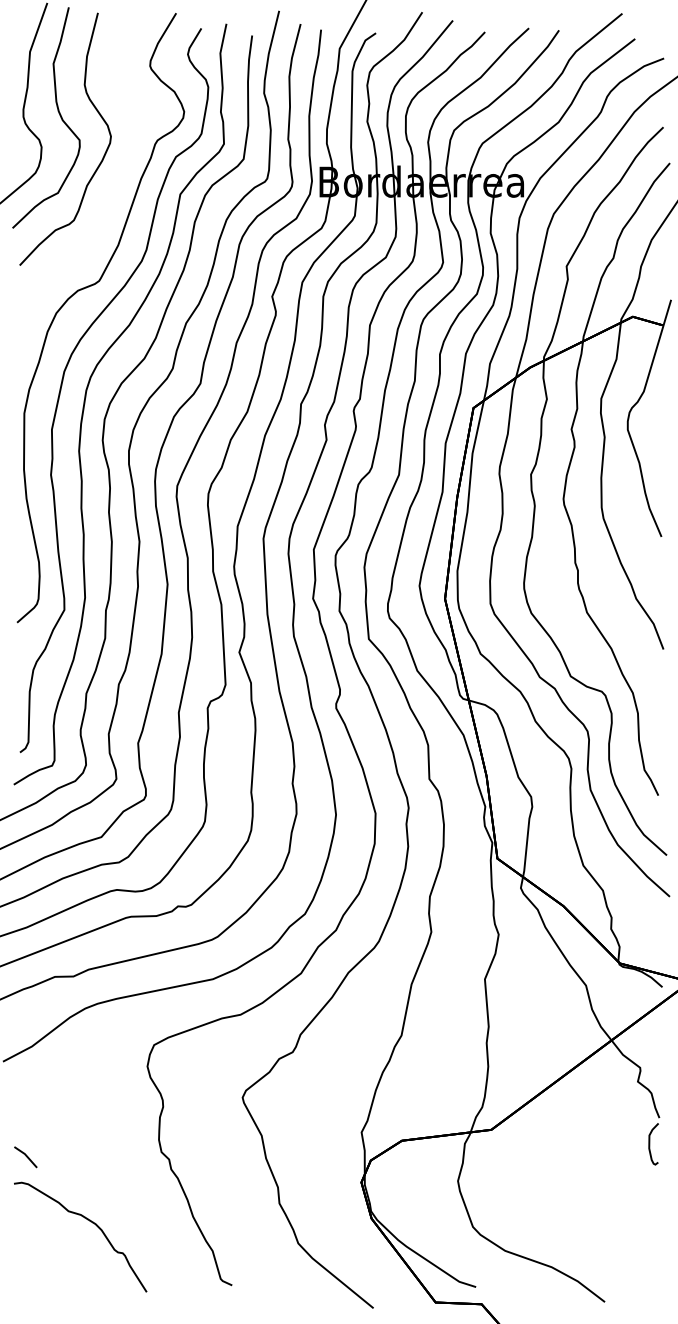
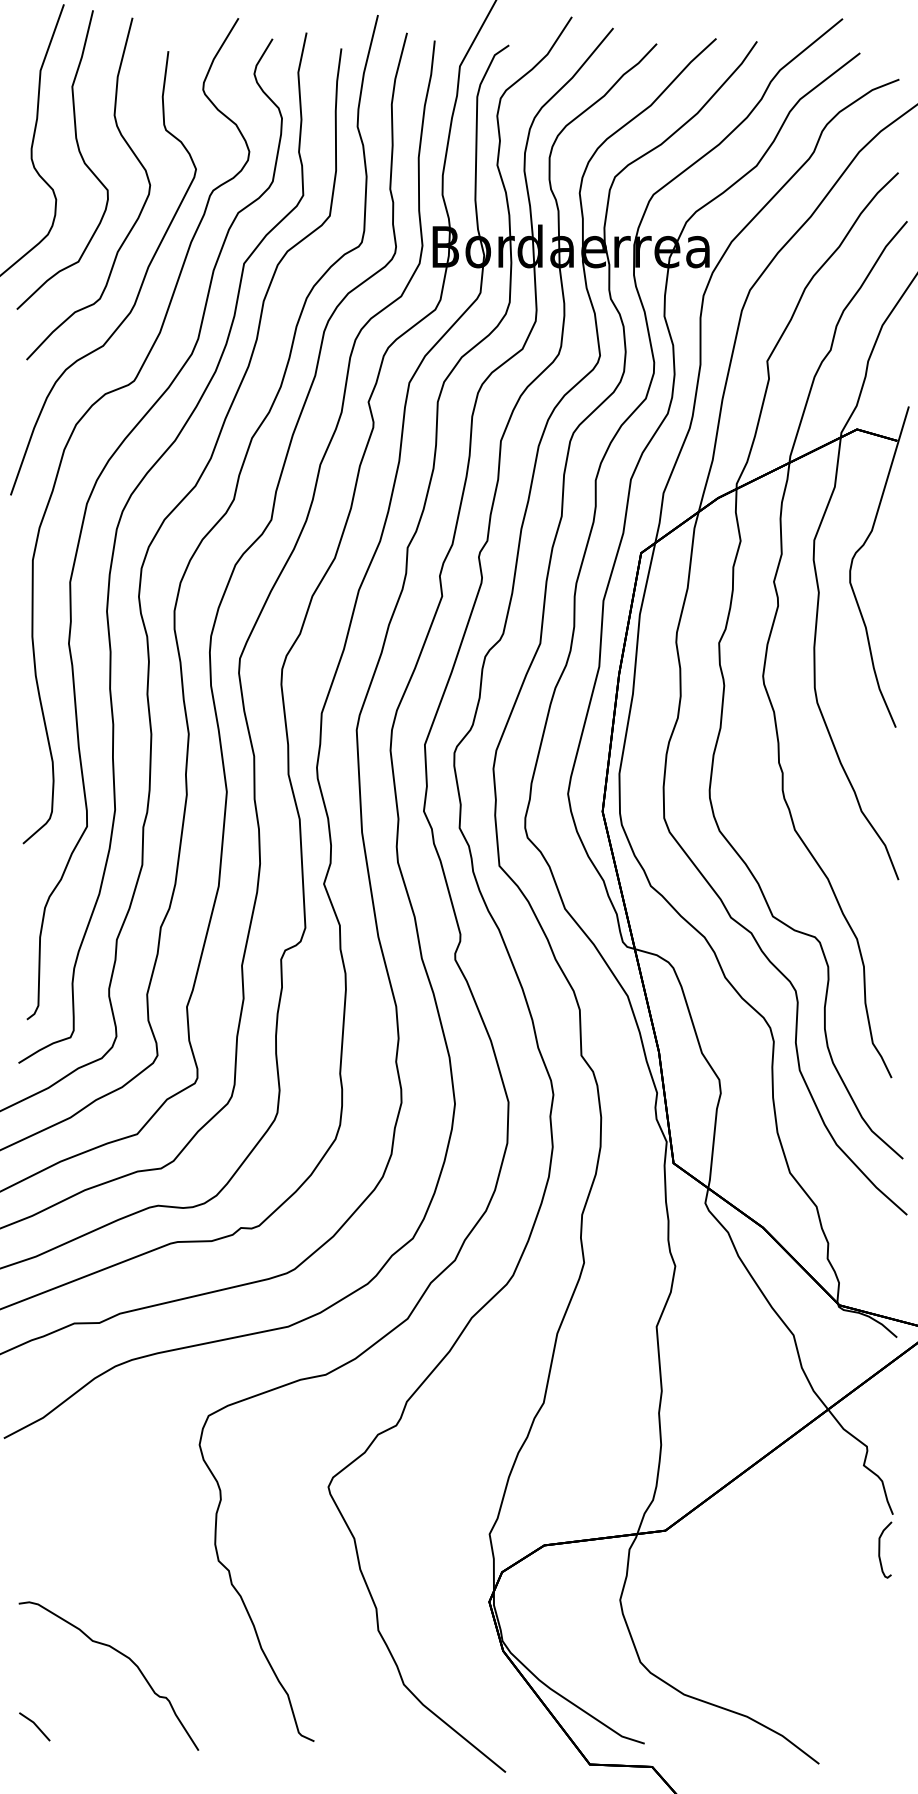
curve: (103, 210) -> (140, 285), added
line: (25, 1156) -> (34, 1725), moved

